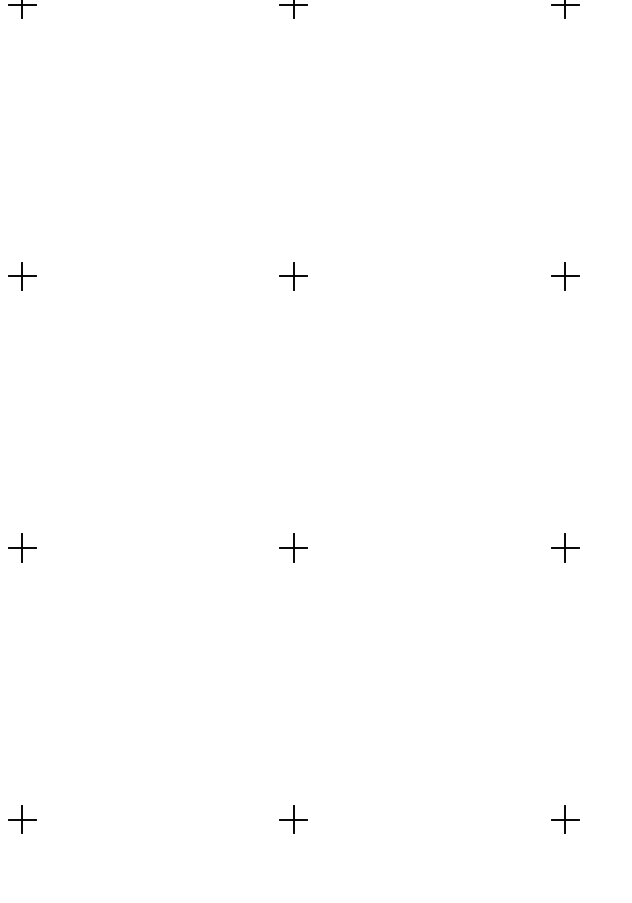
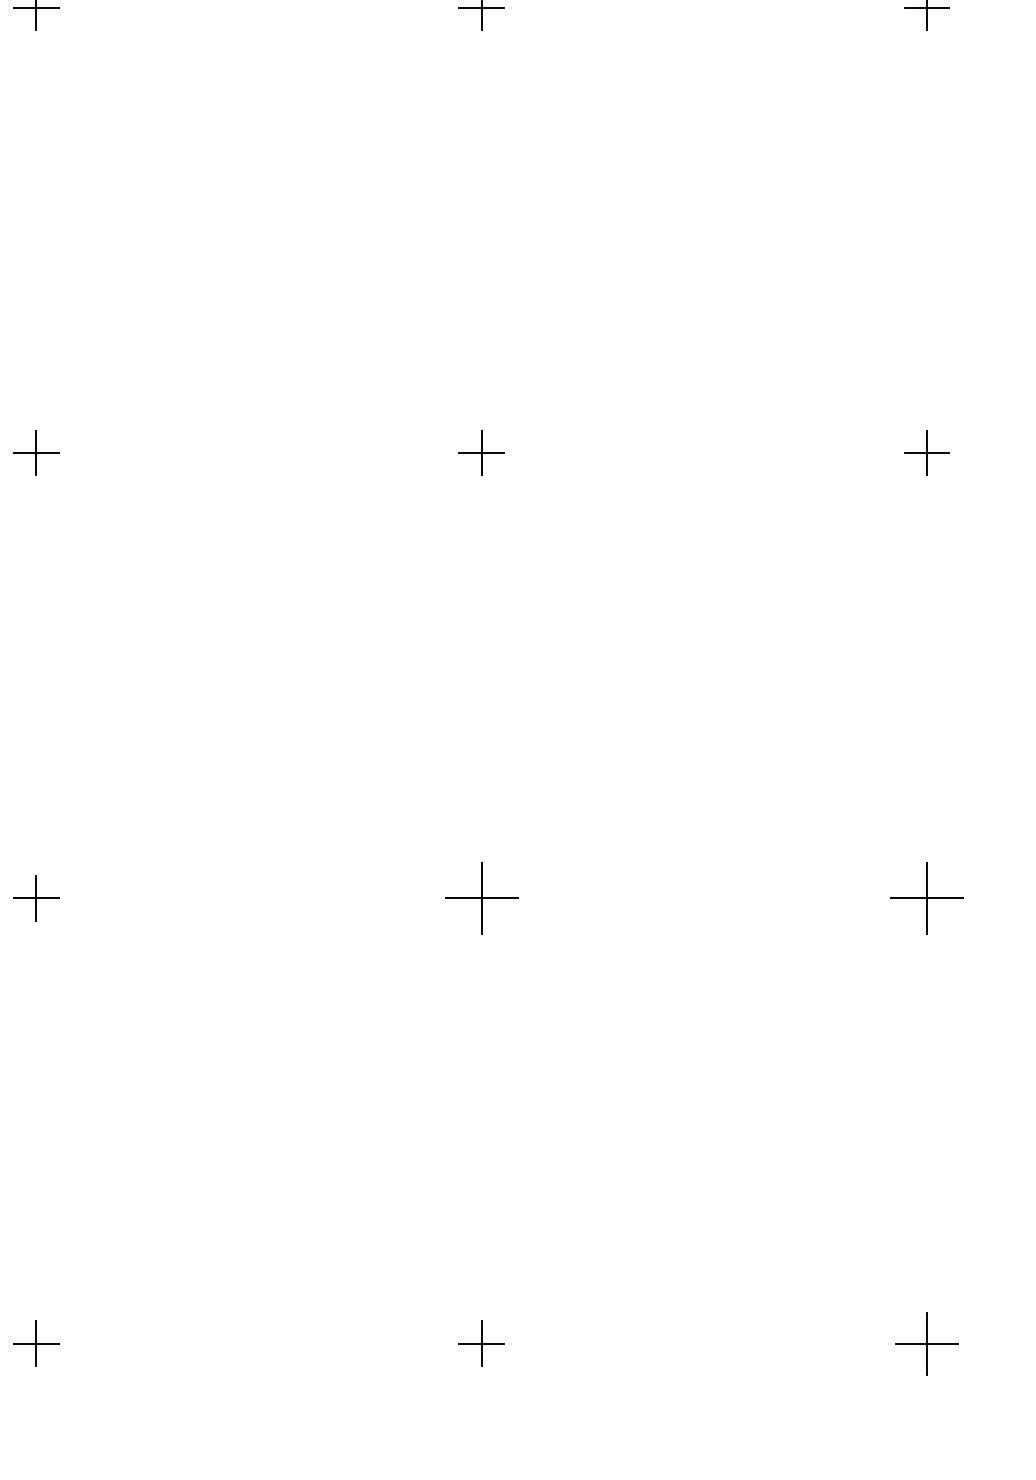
part: (293, 547) -> (481, 897), size x1.6
part: (565, 547) -> (927, 897), size x1.6
part: (565, 819) -> (927, 1343), size x1.4

